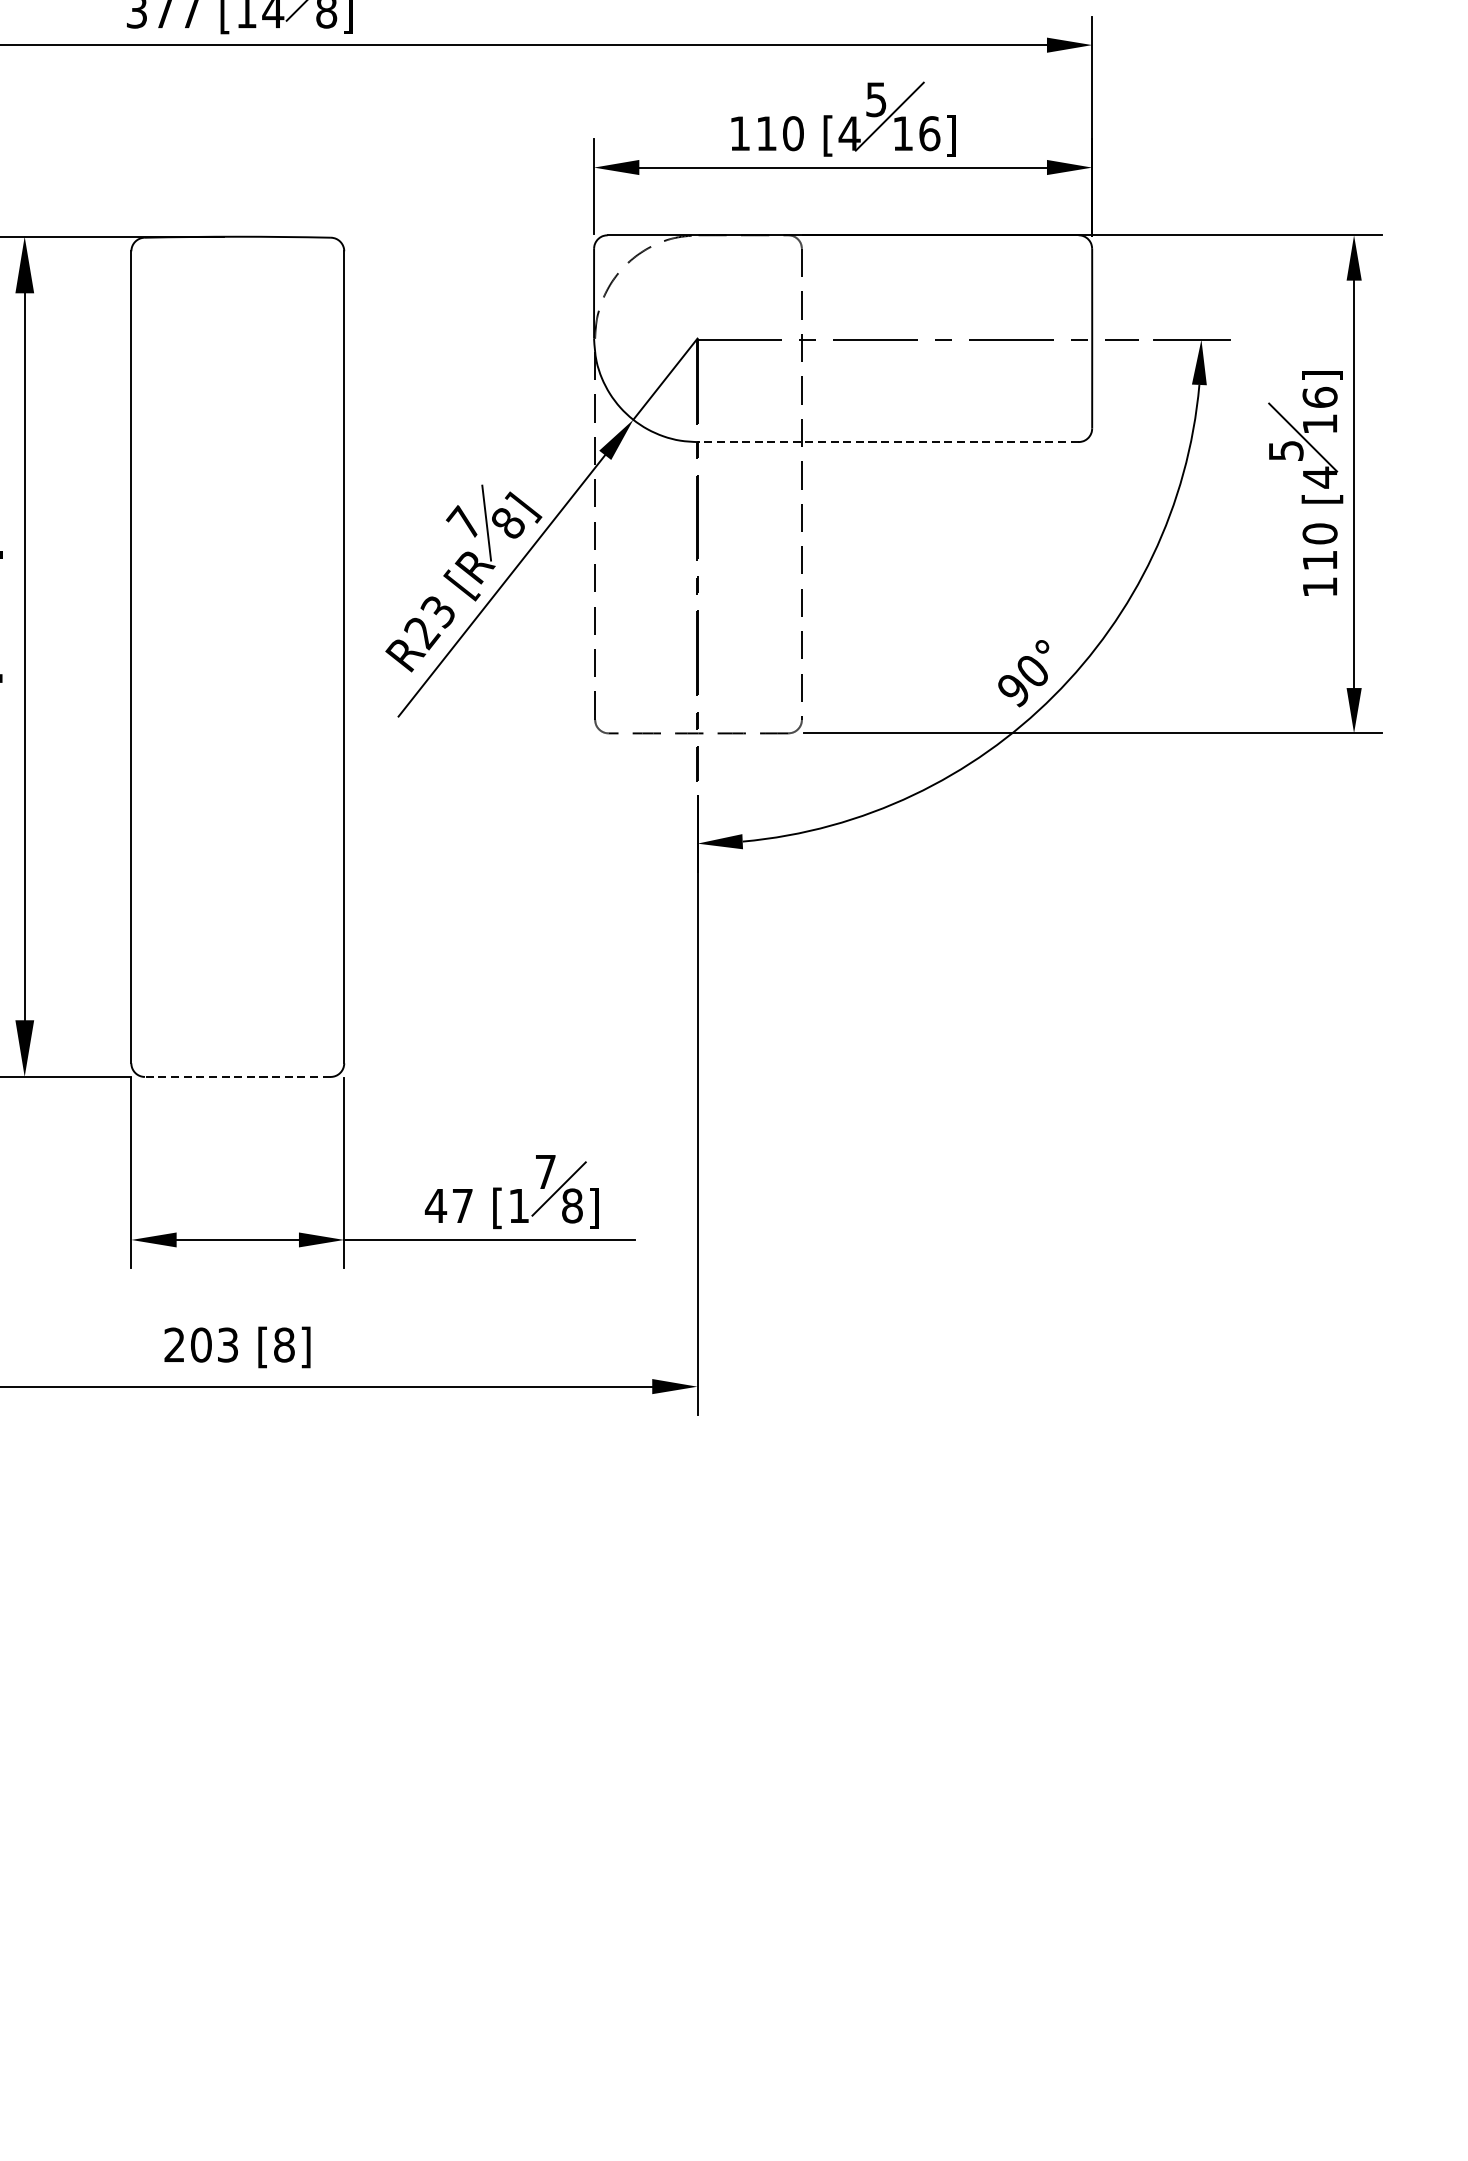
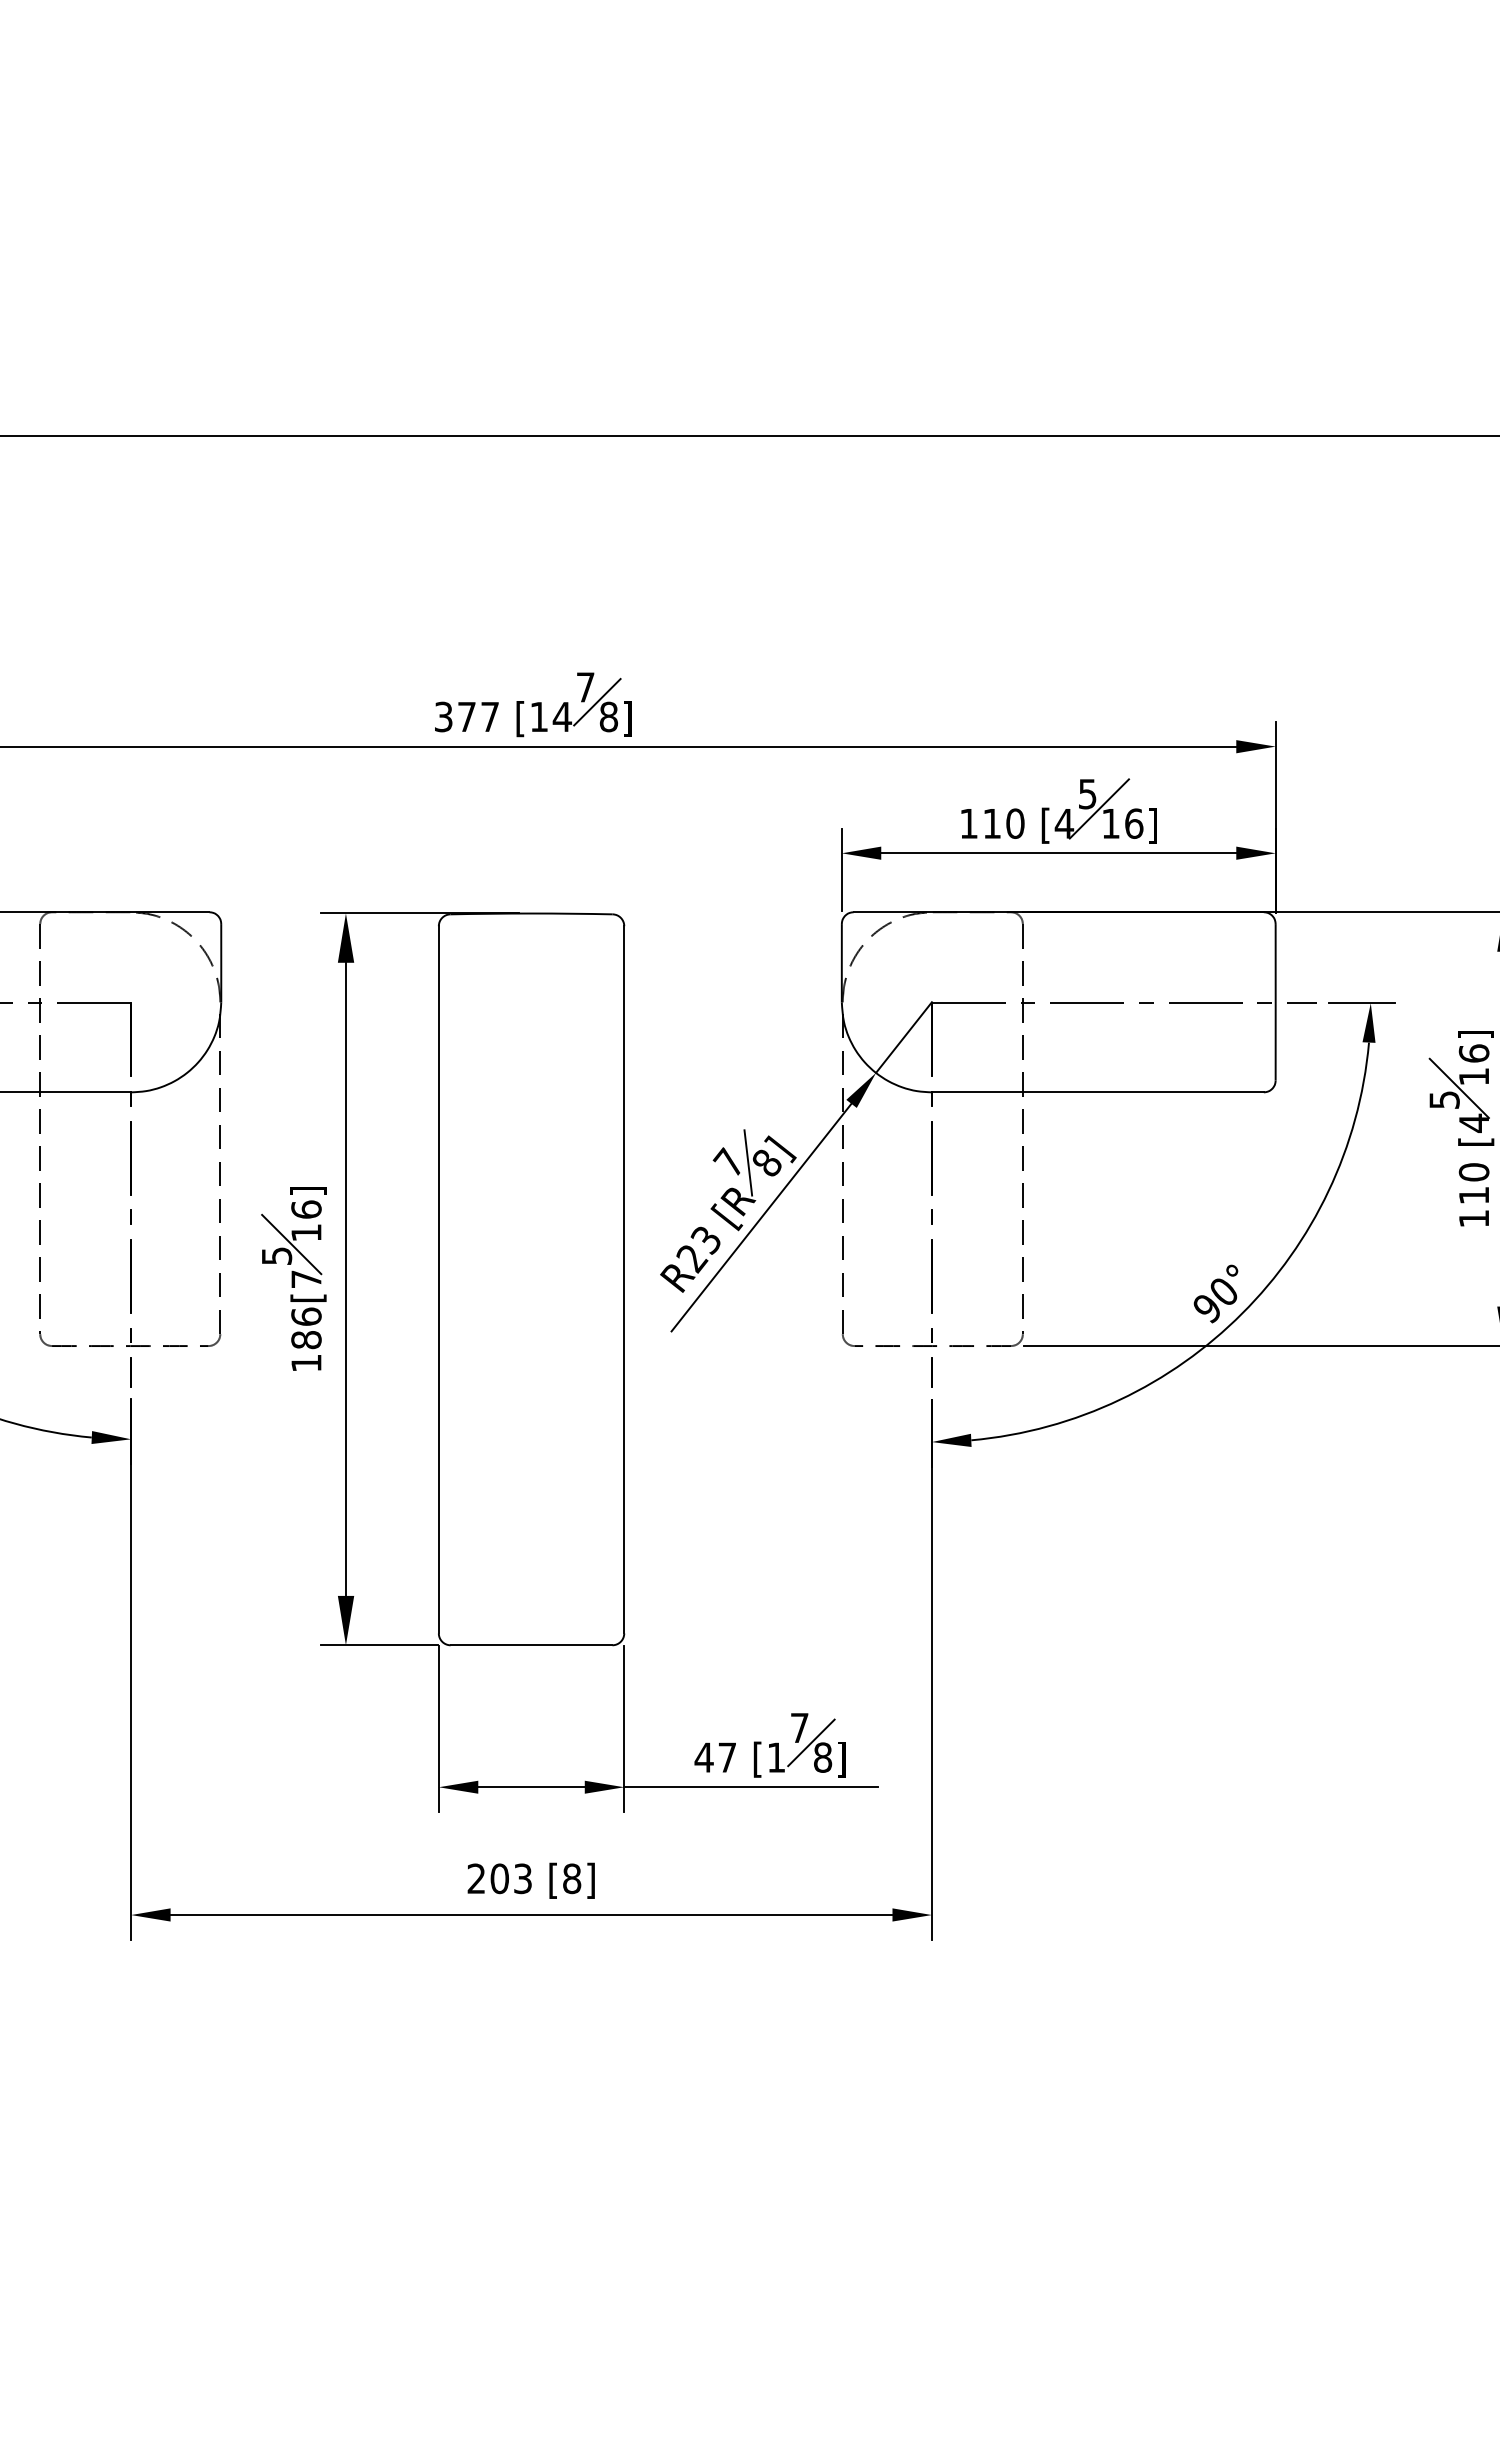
line: (887, 442) -> (1097, 1092), dashed -> solid
line: (237, 1077) -> (531, 1645), dashed -> solid

